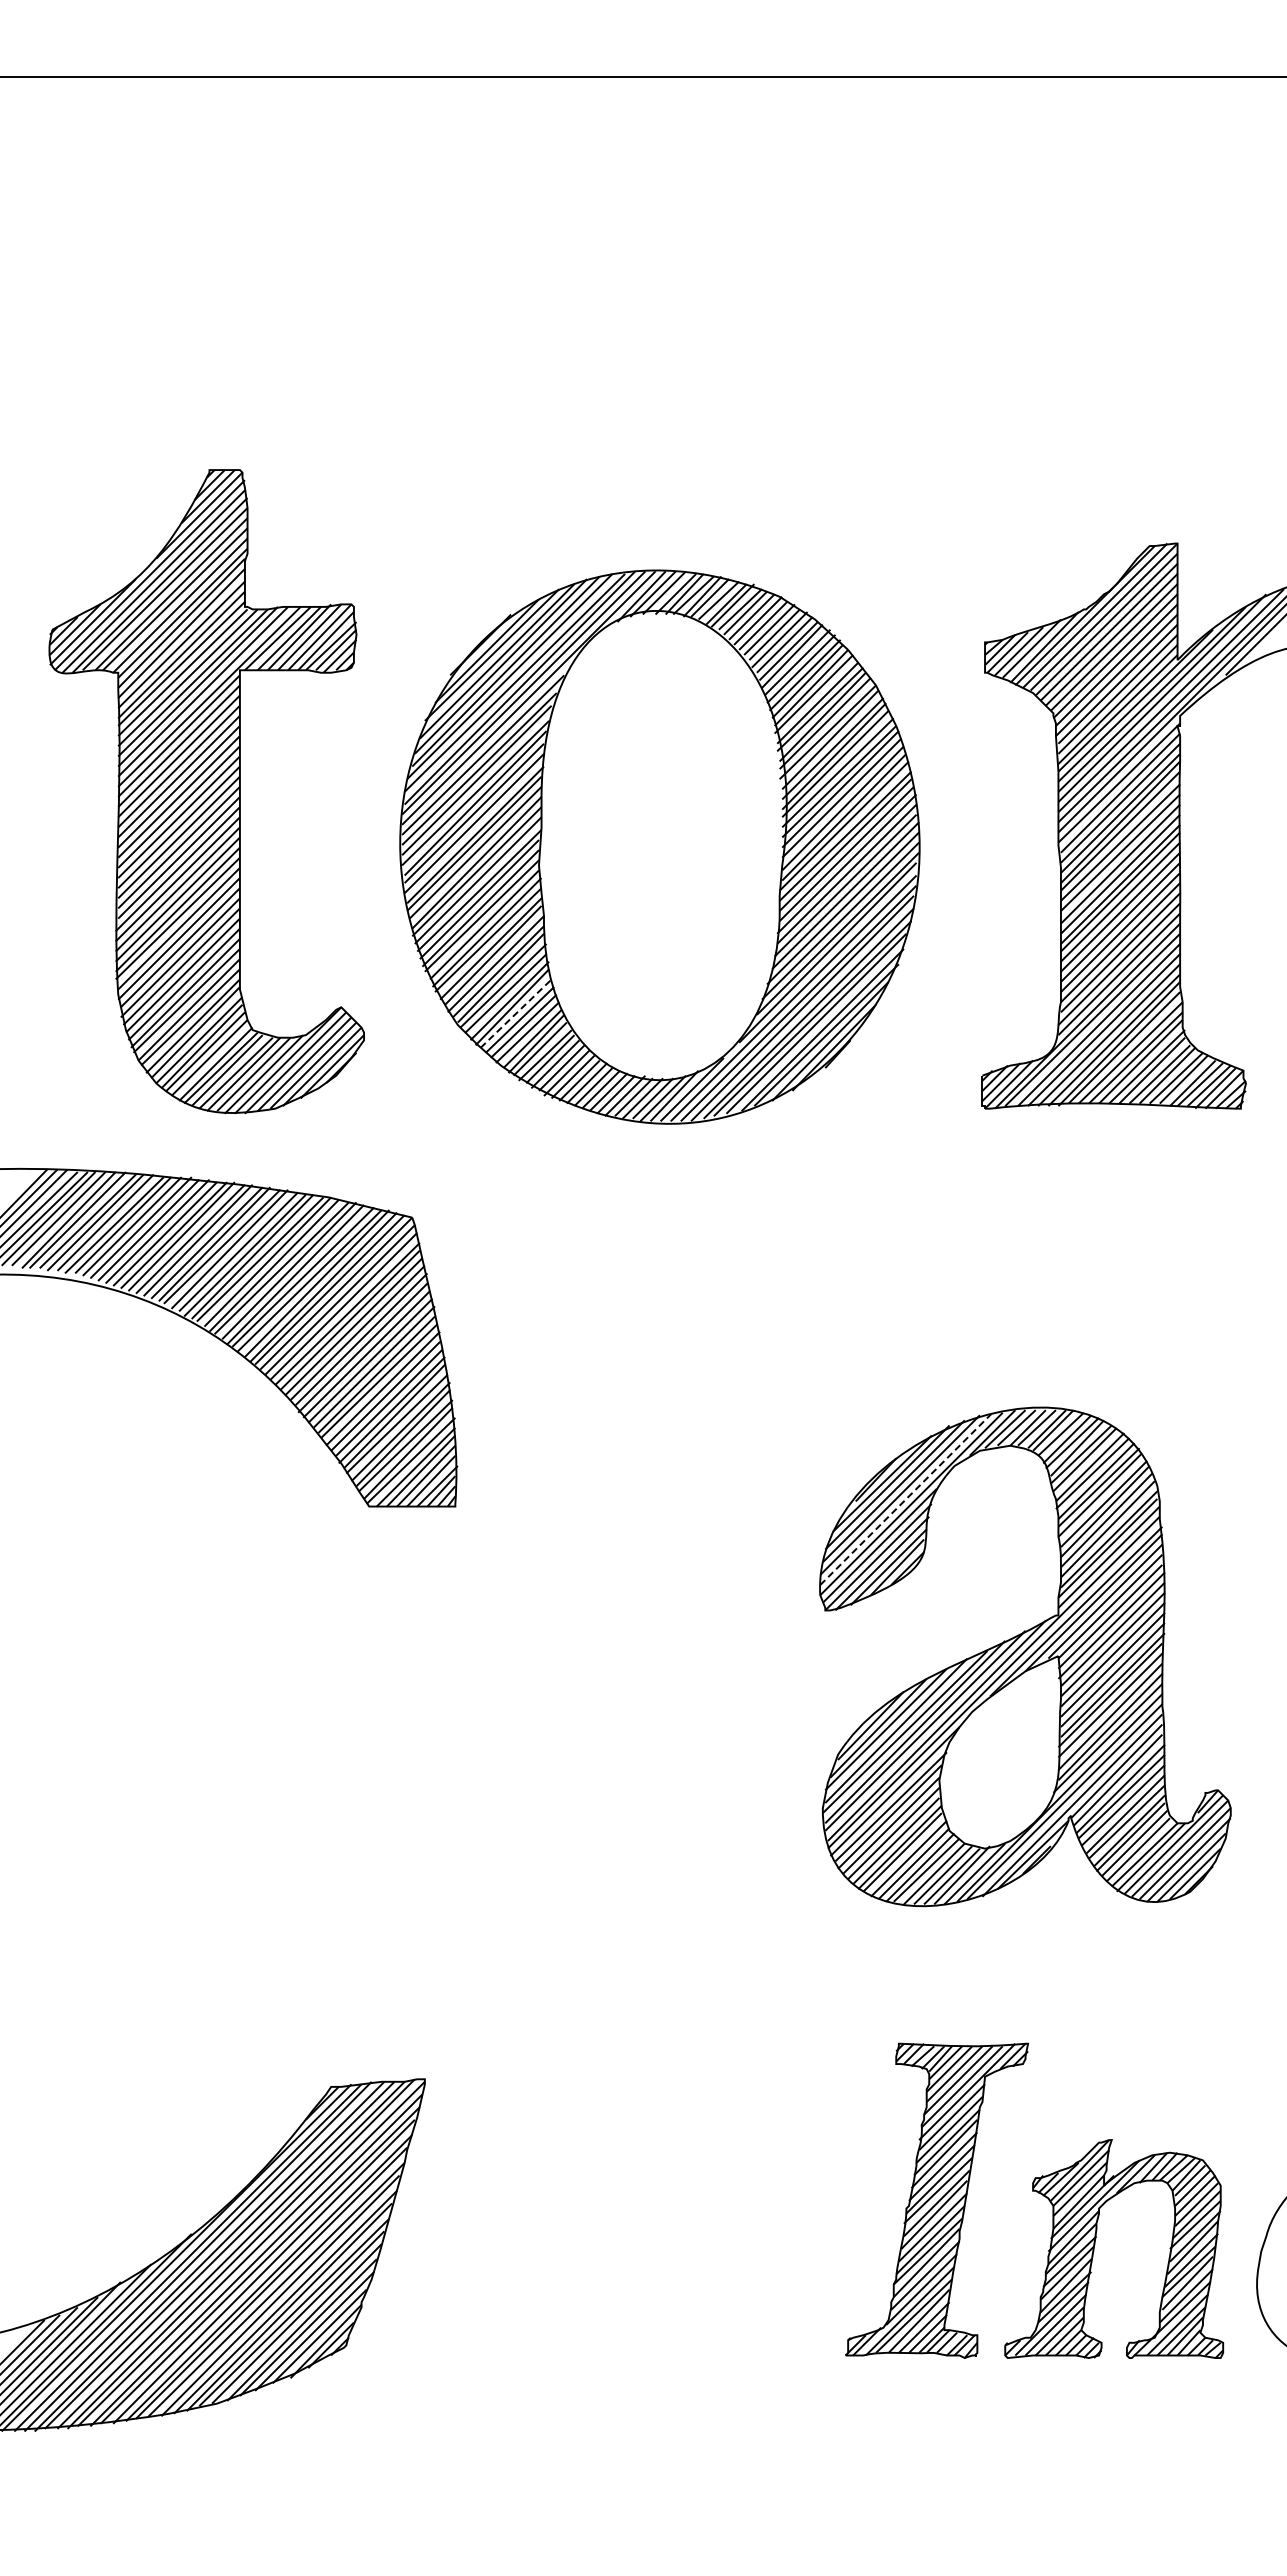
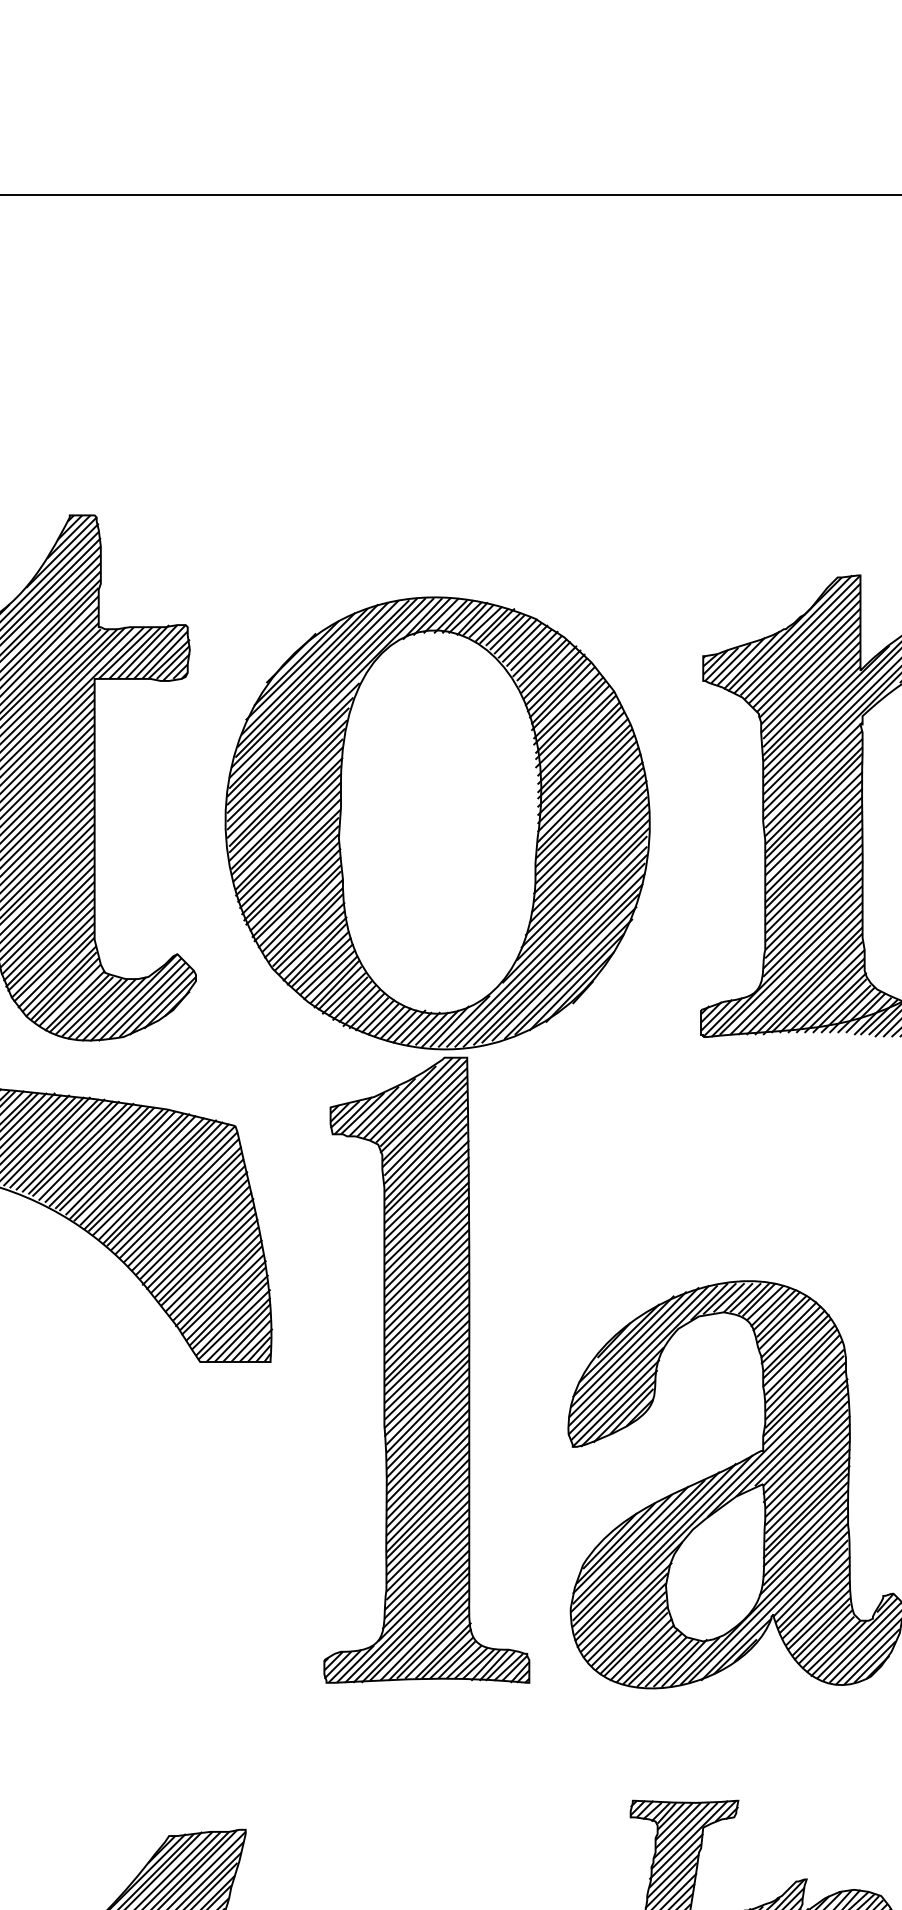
line: (516, 1013) -> (320, 959), dashed -> solid
line: (906, 1498) -> (639, 1355), dashed -> solid
part: (646, 1516) -> (426, 1370), added

